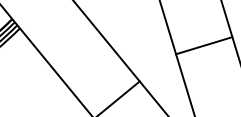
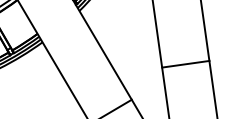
line: (203, 44) -> (185, 63), moved

